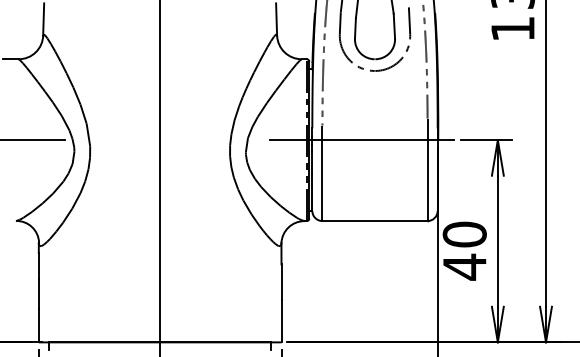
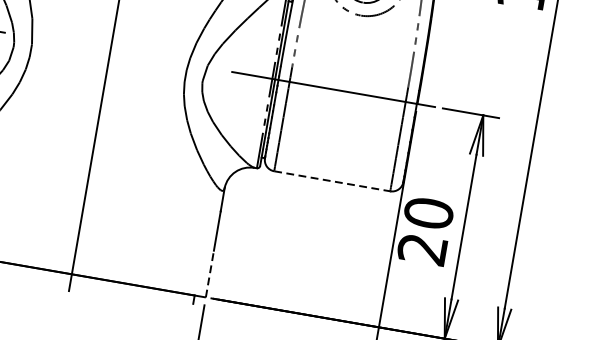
line: (375, 221) -> (332, 181), solid -> dashed
text: (464, 266) -> (422, 248), 40 -> 20
line: (281, 320) -> (210, 273), solid -> dashed

